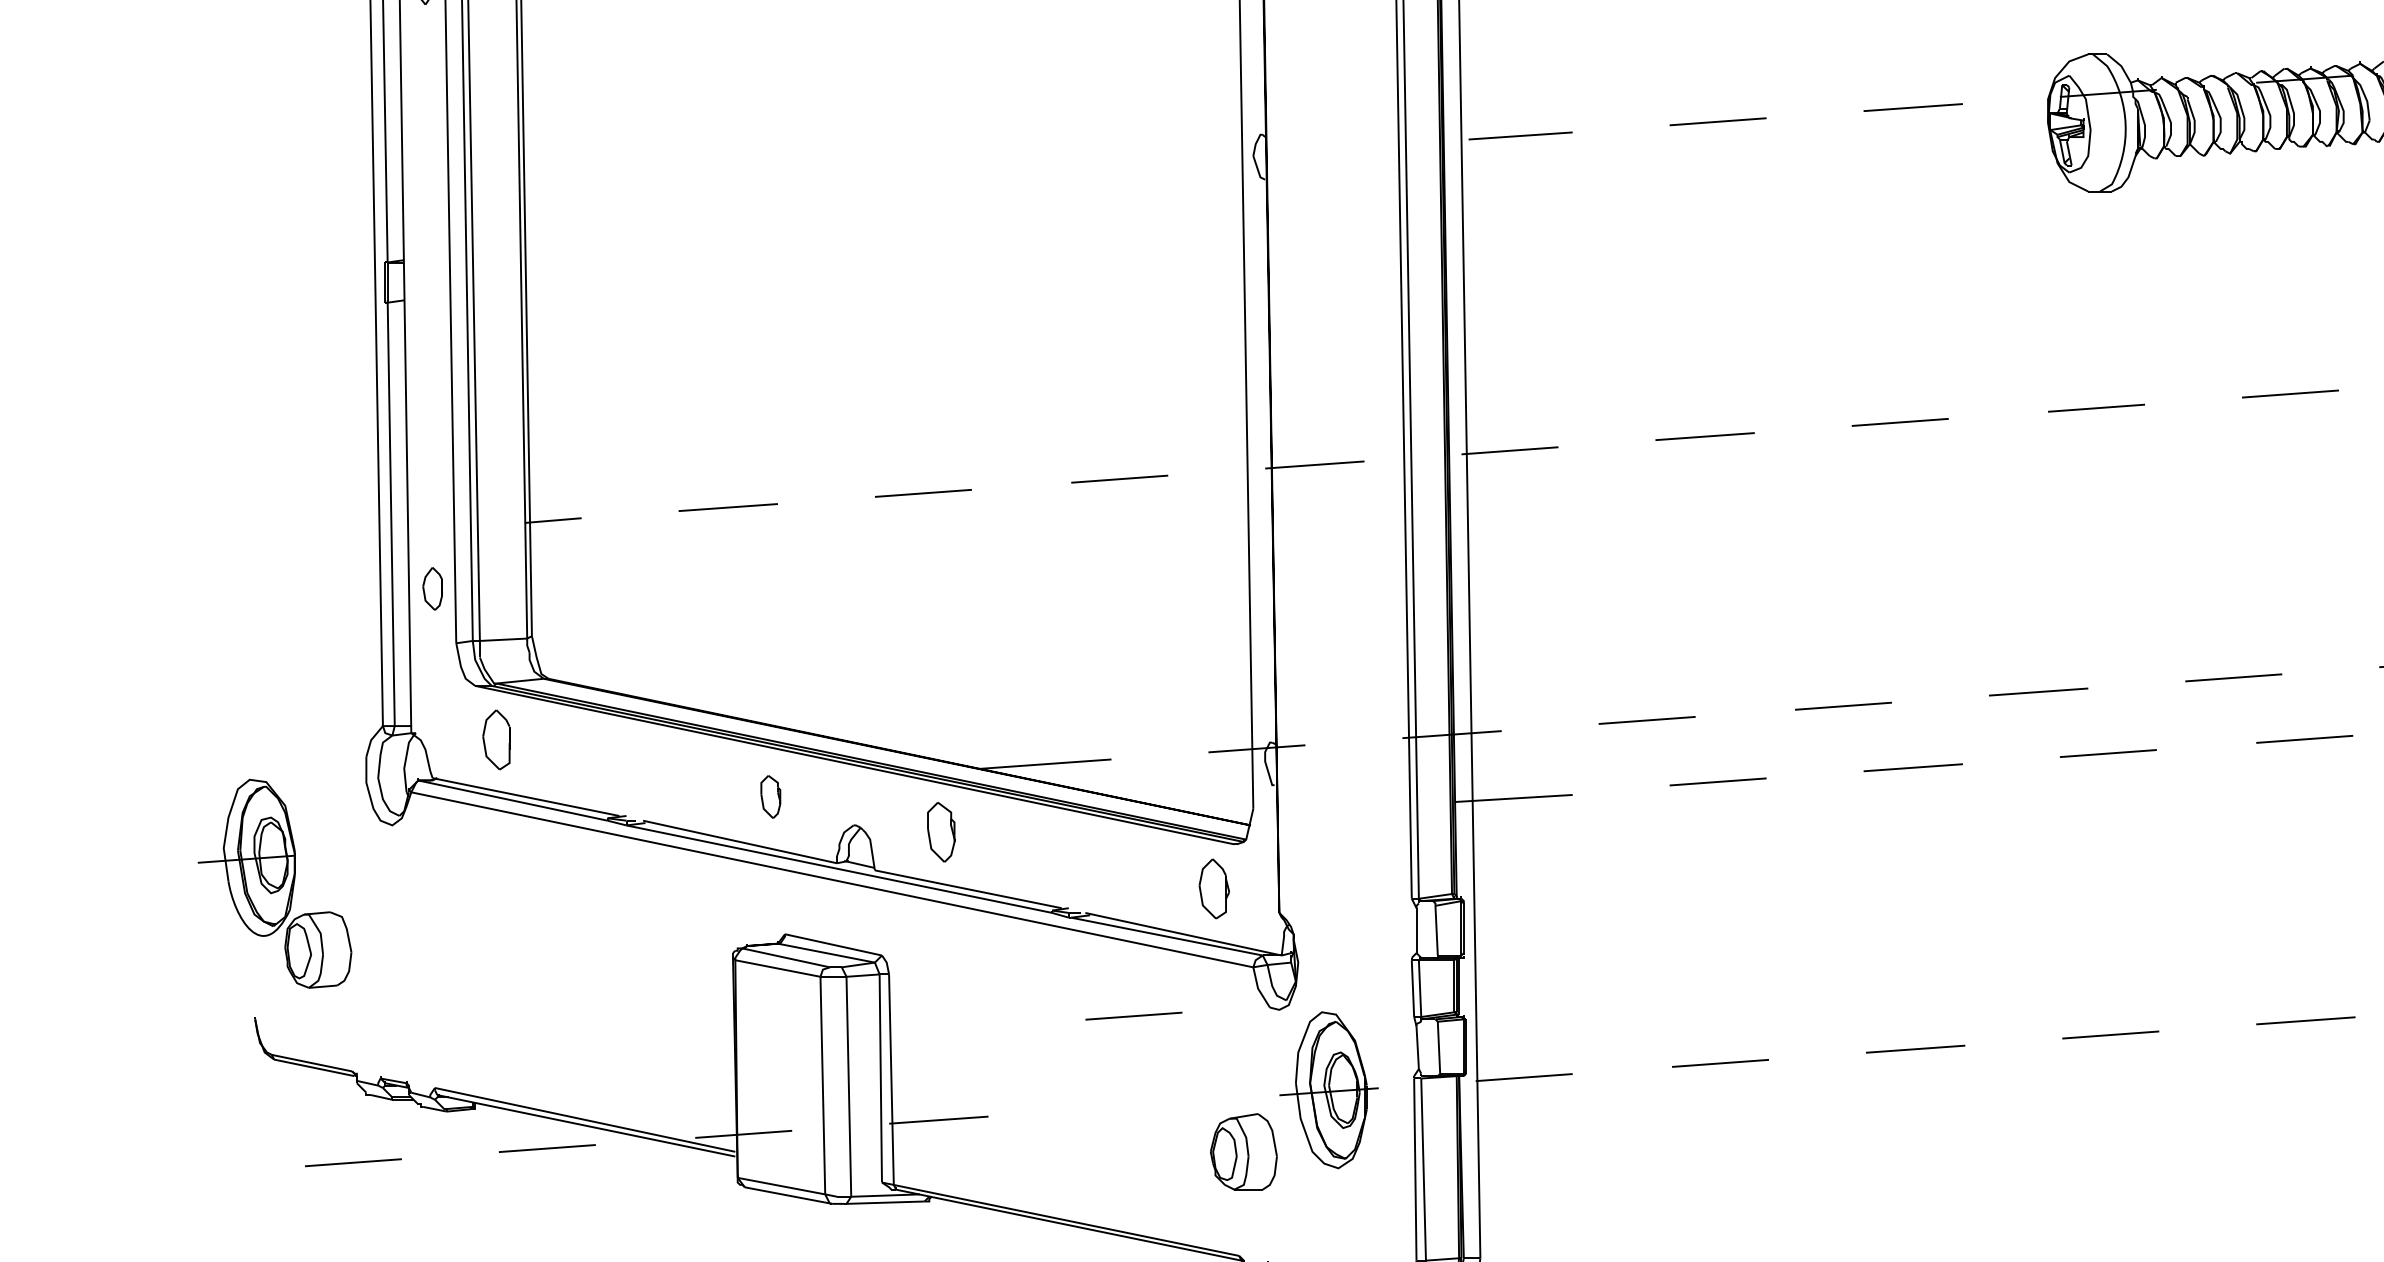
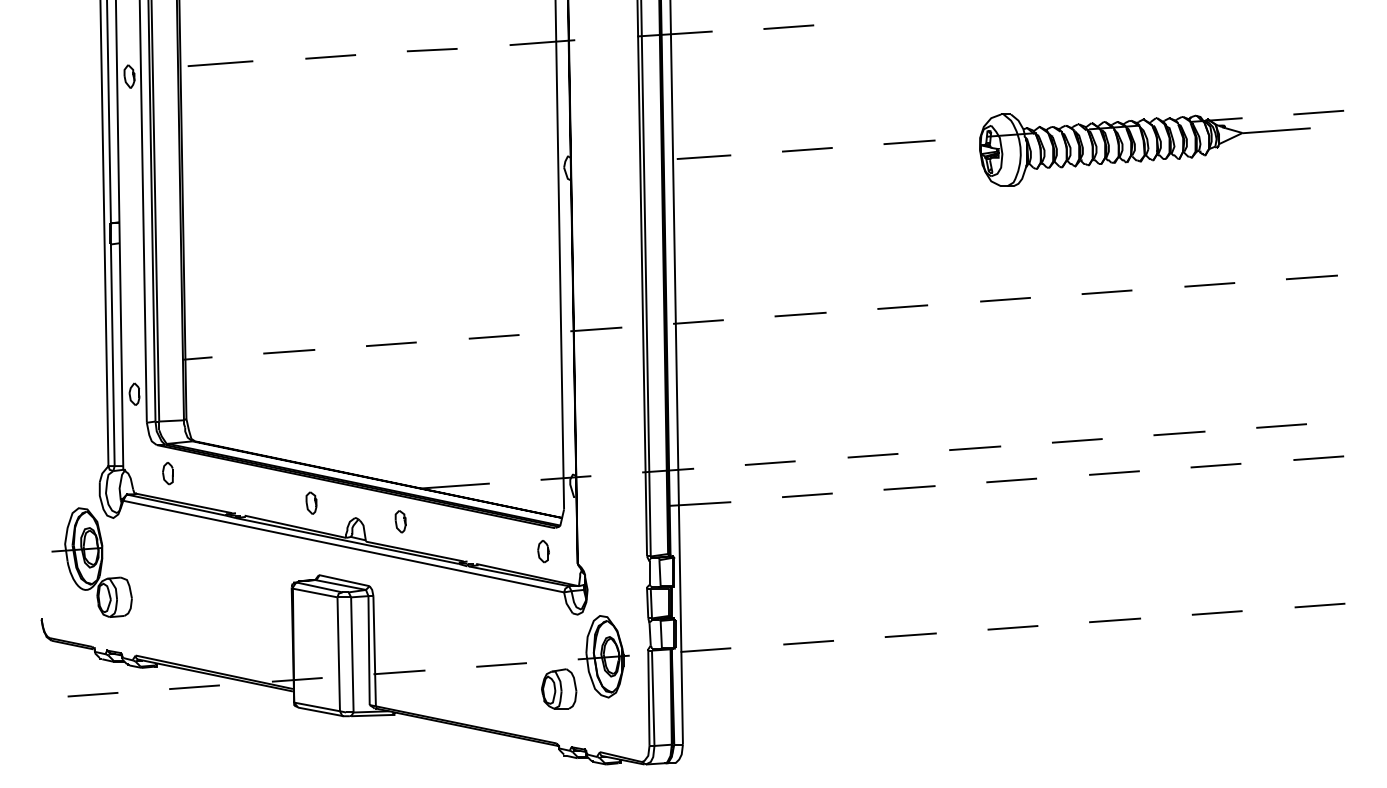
part: (495, 740) -> (167, 473), size x0.71
part: (940, 831) -> (400, 521), size x0.71
part: (274, 883) -> (91, 562), moved
part: (1213, 889) -> (543, 551), size x0.71
line: (1133, 1015) -> (501, 664), moved

